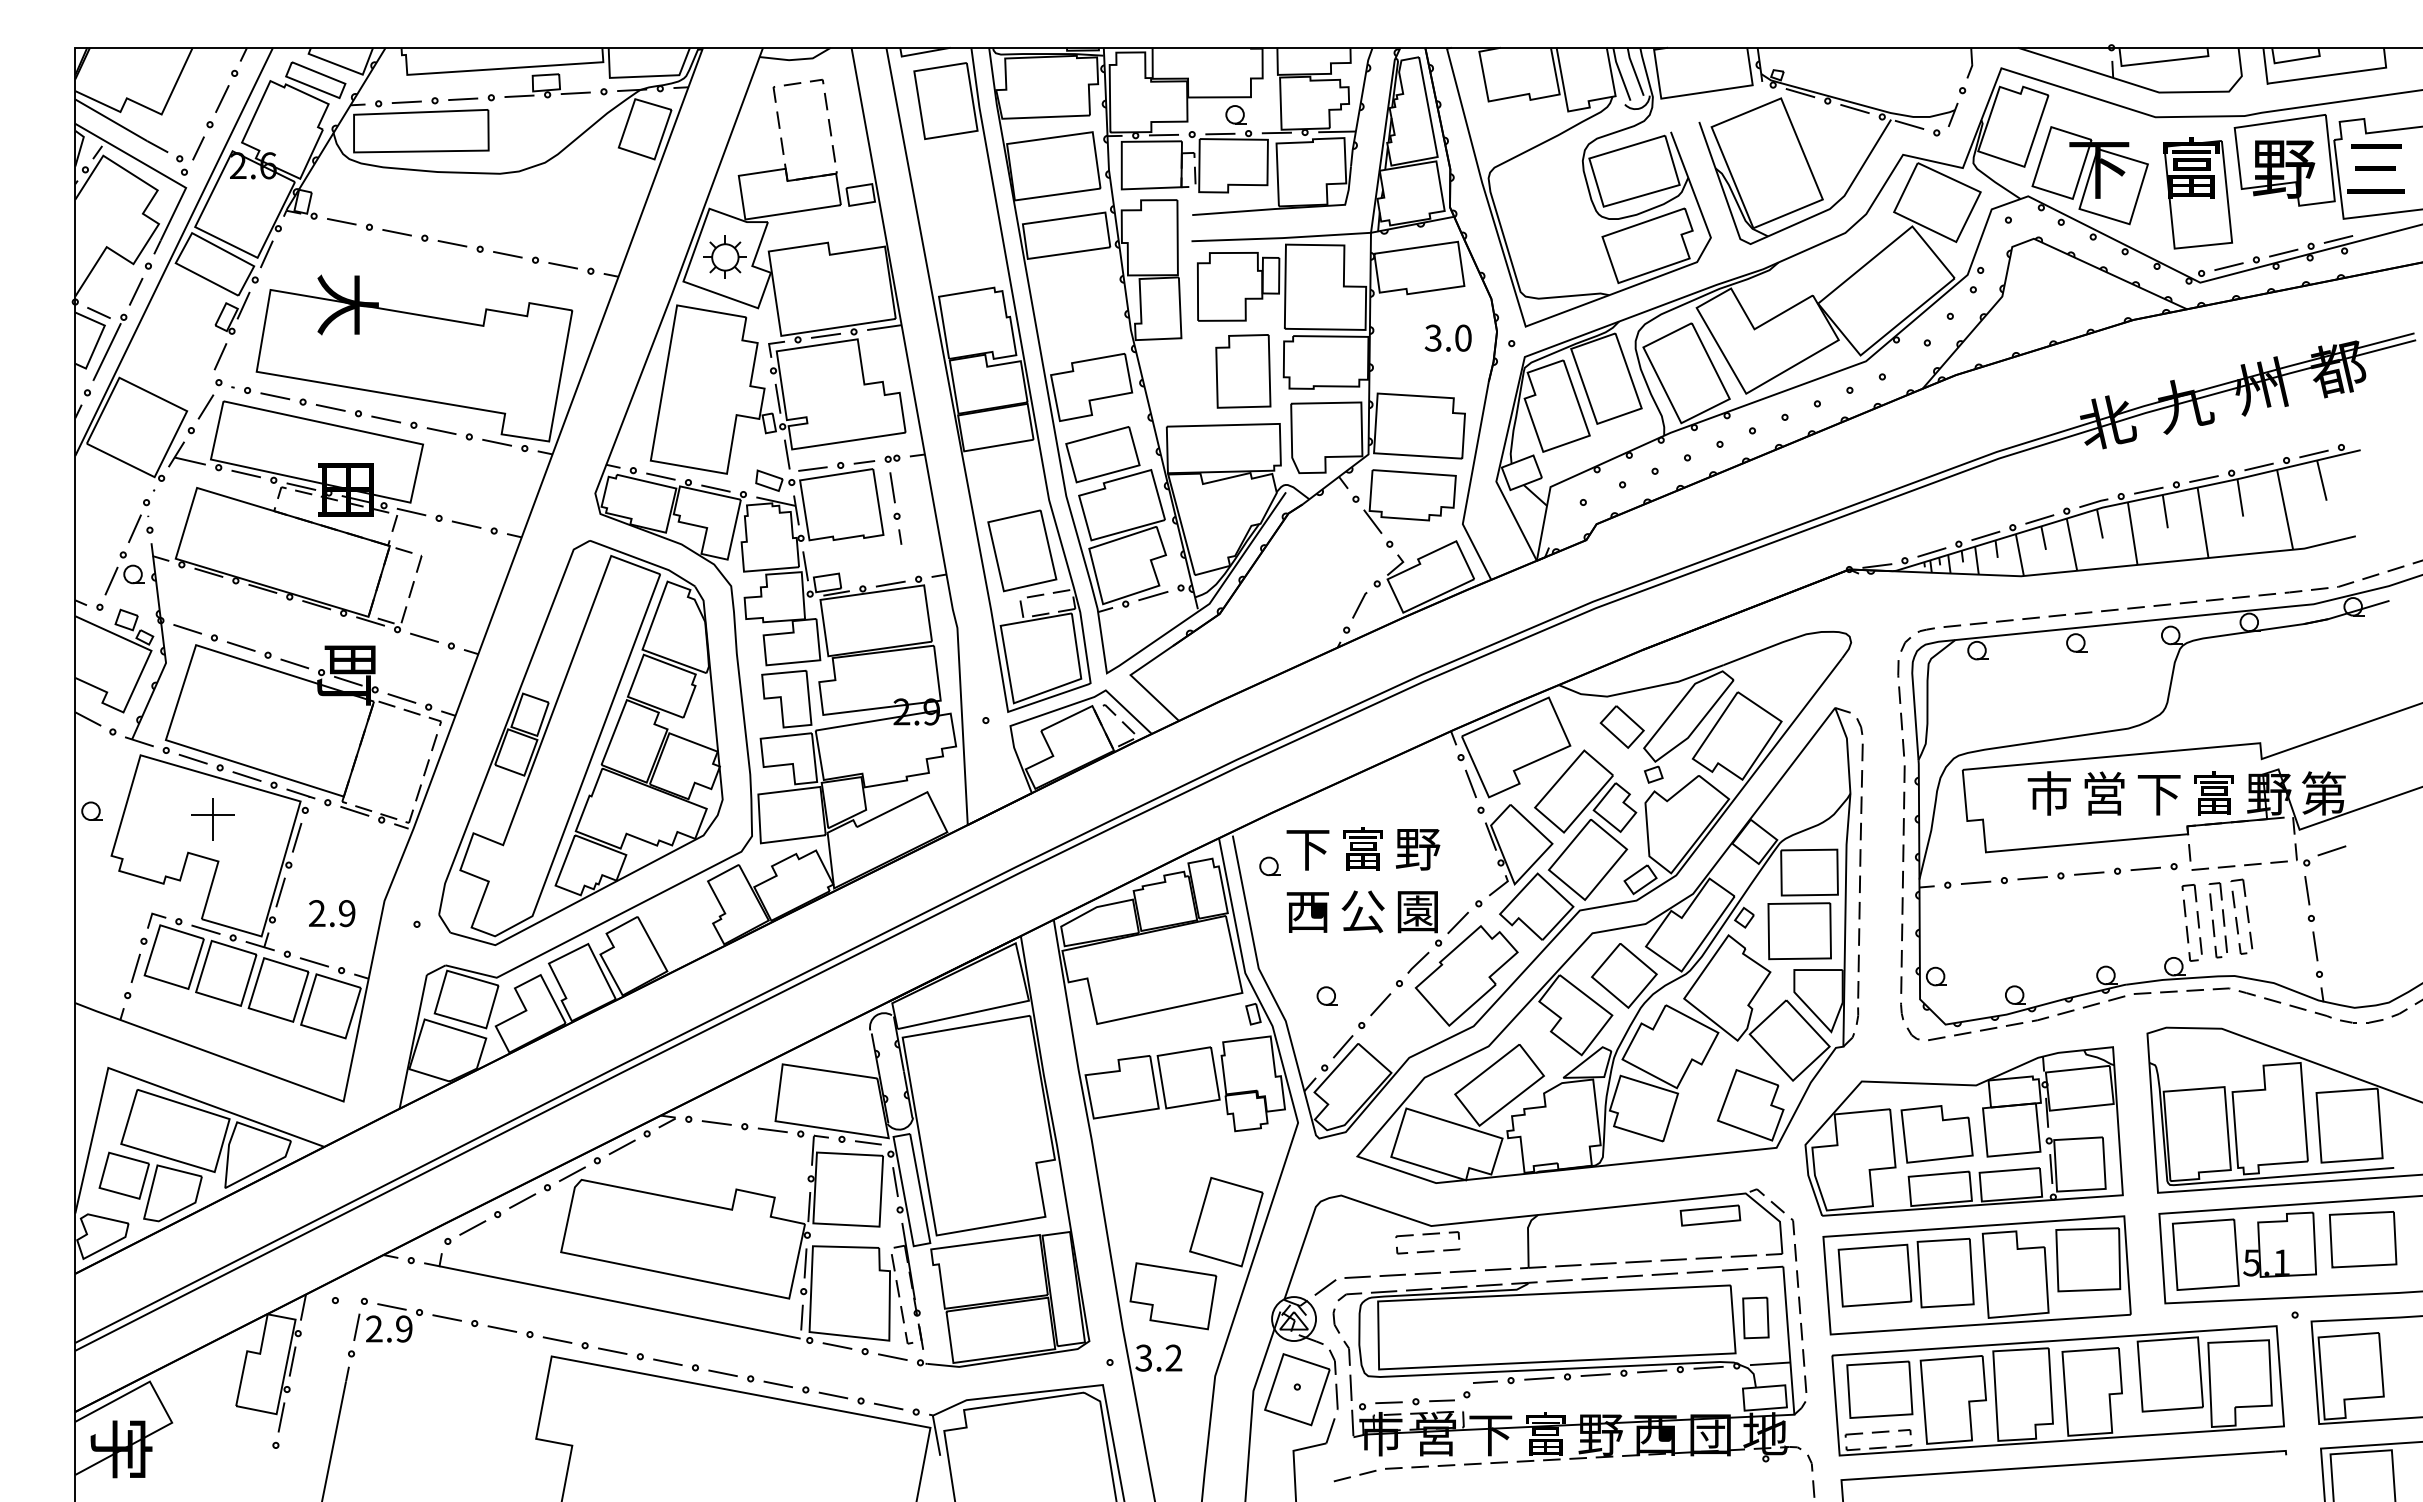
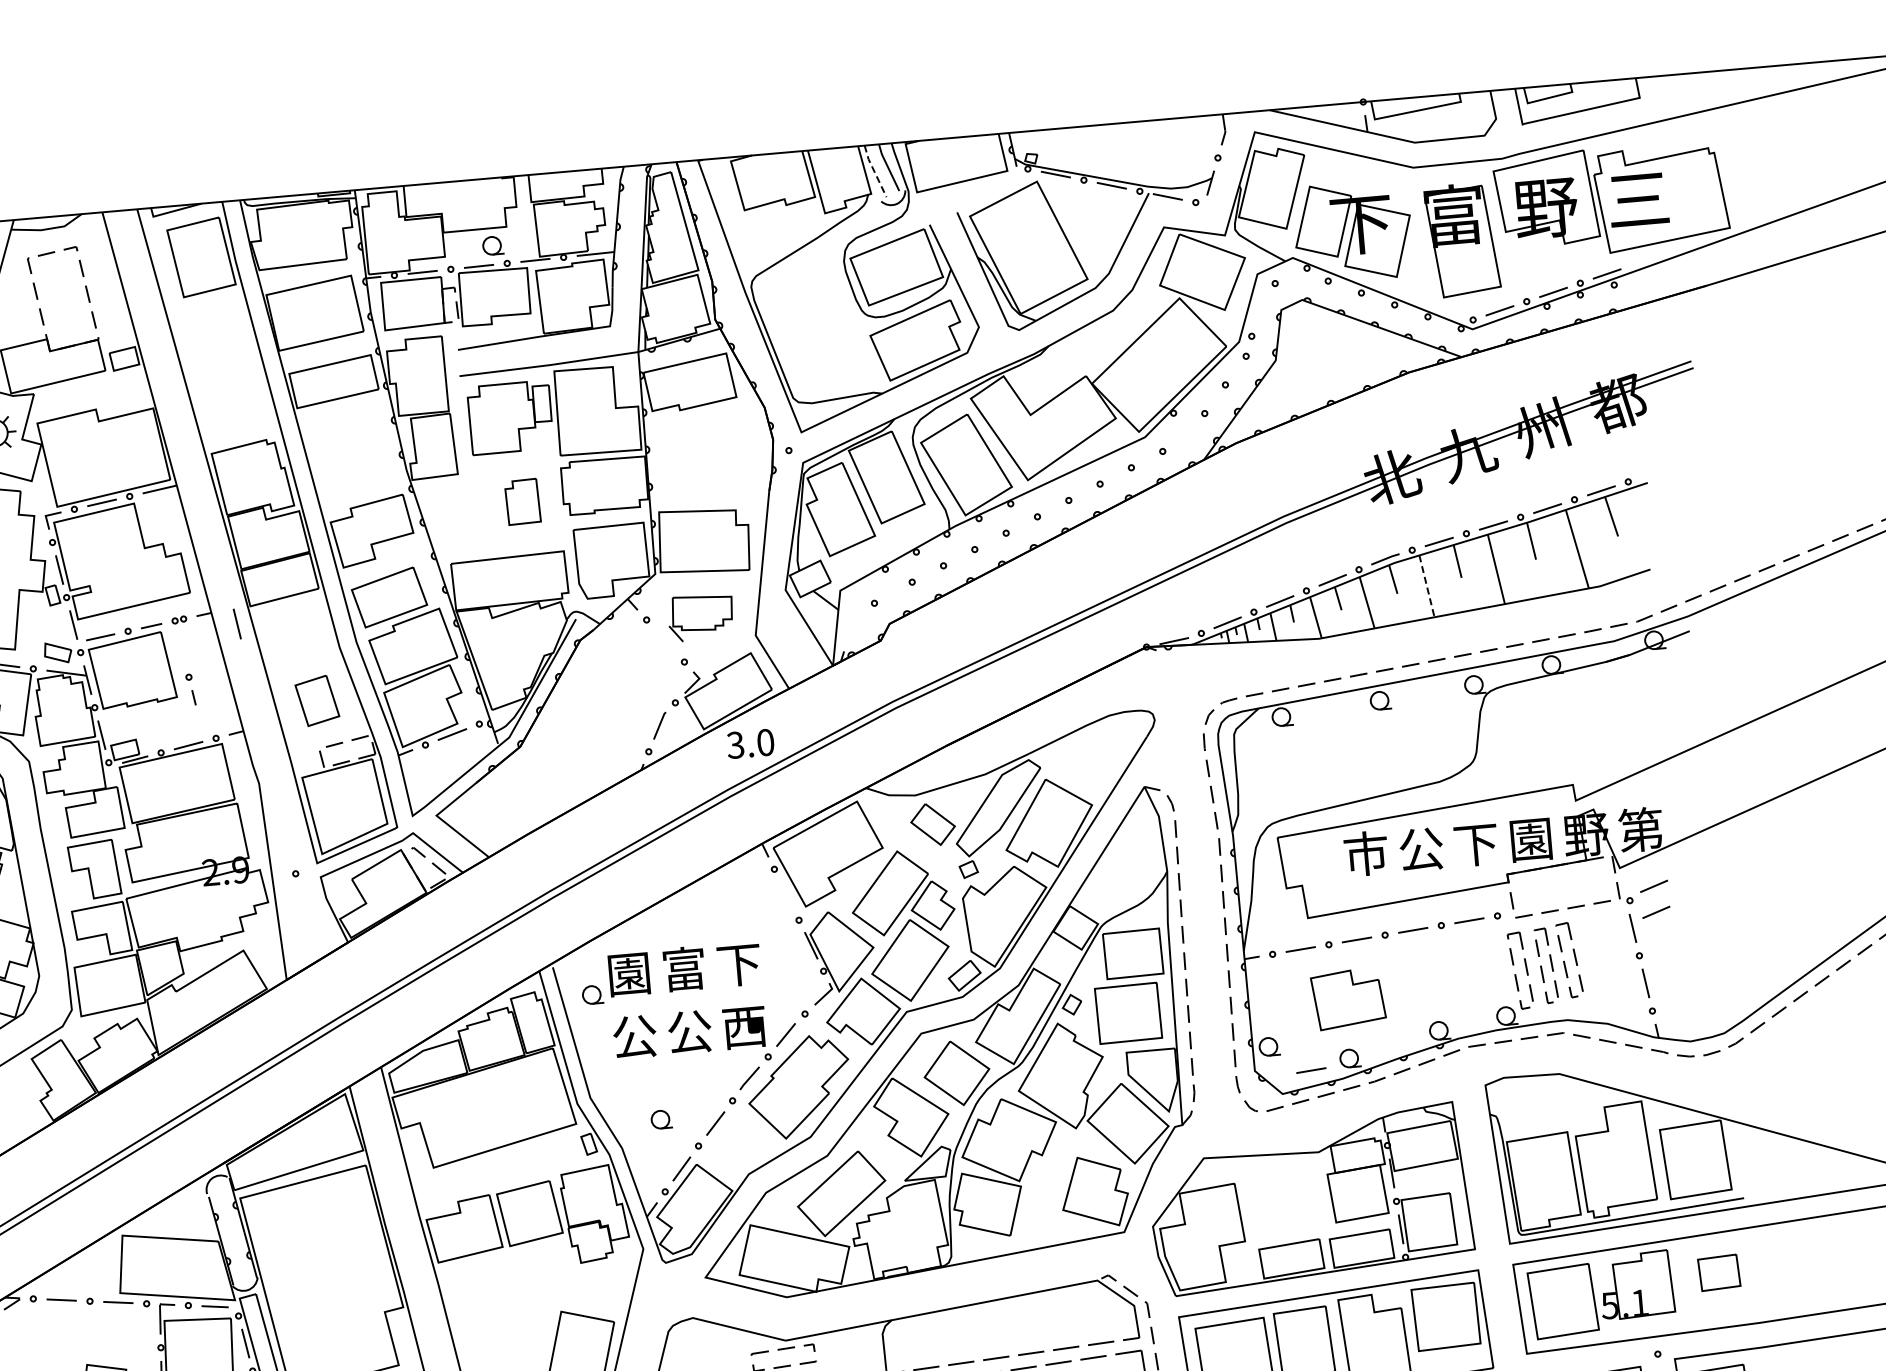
line: (1620, 73) -> (874, 170), solid -> dashed
text: (1447, 337) -> (749, 743), moved
part: (1243, 371) -> (522, 501), size x0.6
line: (892, 487) -> (237, 623), moved
part: (1409, 501) -> (700, 617), size x0.7
line: (2132, 533) -> (1426, 586), solid -> dashed
part: (1022, 550) -> (317, 700), size x0.6
line: (1470, 783) -> (786, 894), removed
text: (2104, 793) -> (1421, 848), 営 -> 公
text: (2214, 793) -> (1531, 839), 富 -> 園
text: (1307, 849) -> (628, 974), 下 -> 園
text: (1417, 849) -> (738, 965), 野 -> 下
line: (2331, 876) -> (1655, 912), added
text: (1307, 911) -> (634, 1036), 西 -> 公
text: (1417, 912) -> (744, 1028), 園 -> 西
line: (1976, 1003) -> (1311, 1070), added
part: (1936, 1134) -> (1347, 999), moved
part: (1710, 1215) -> (1064, 1305), removed
part: (2362, 1239) -> (1718, 1272), size x0.6

